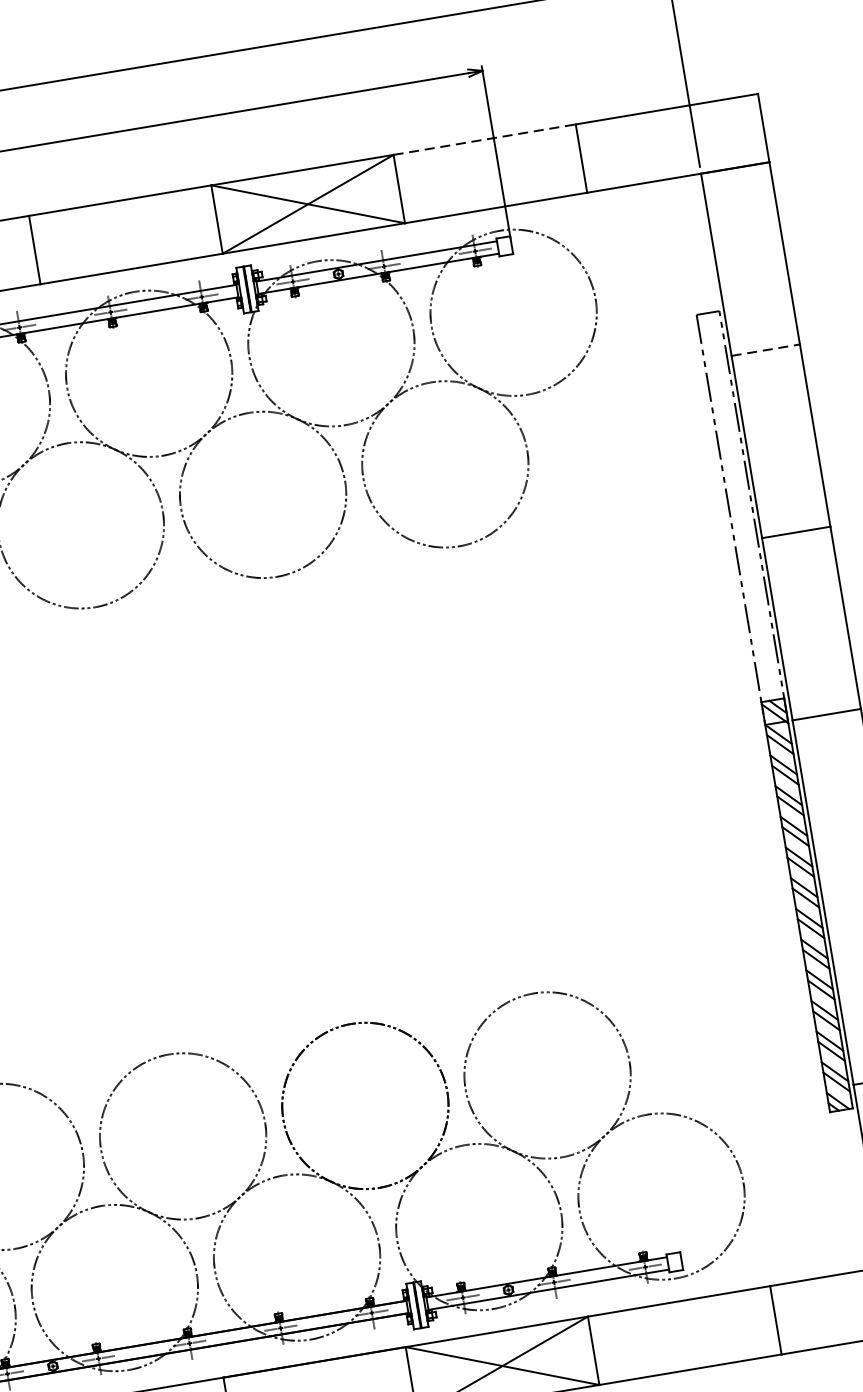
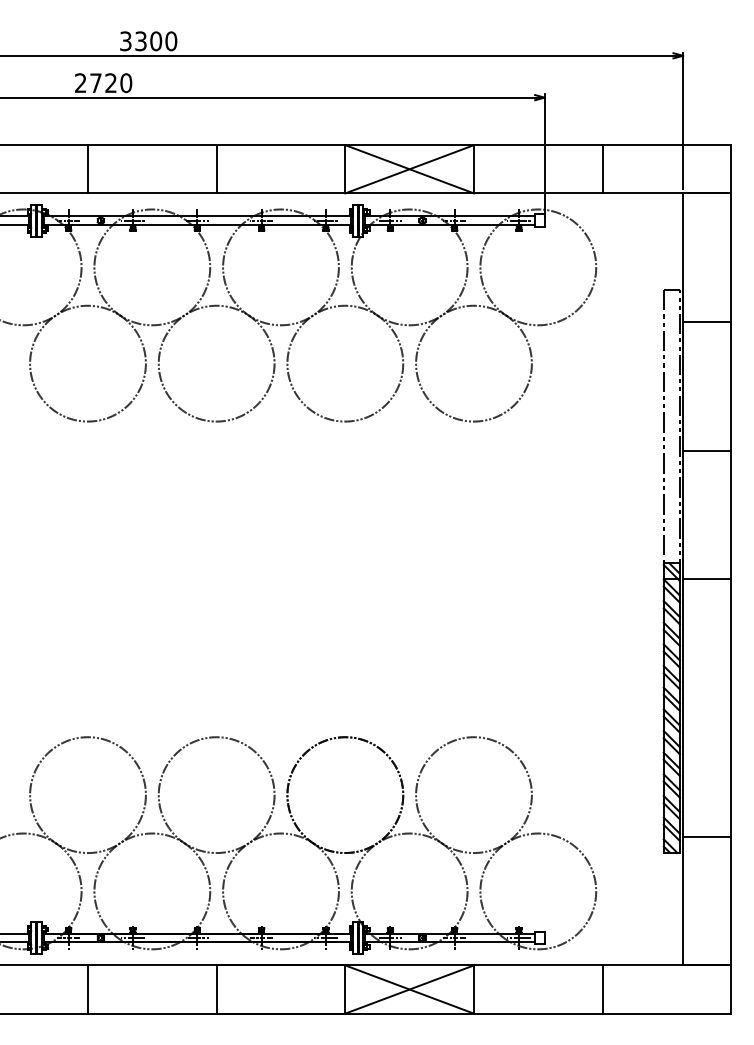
line: (484, 140) -> (538, 145), dashed -> solid
line: (766, 350) -> (707, 322), dashed -> solid

